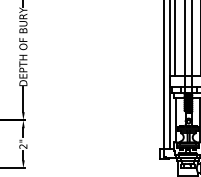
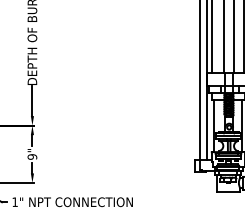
text: (23, 146) -> (32, 156), 2" -> 9"

